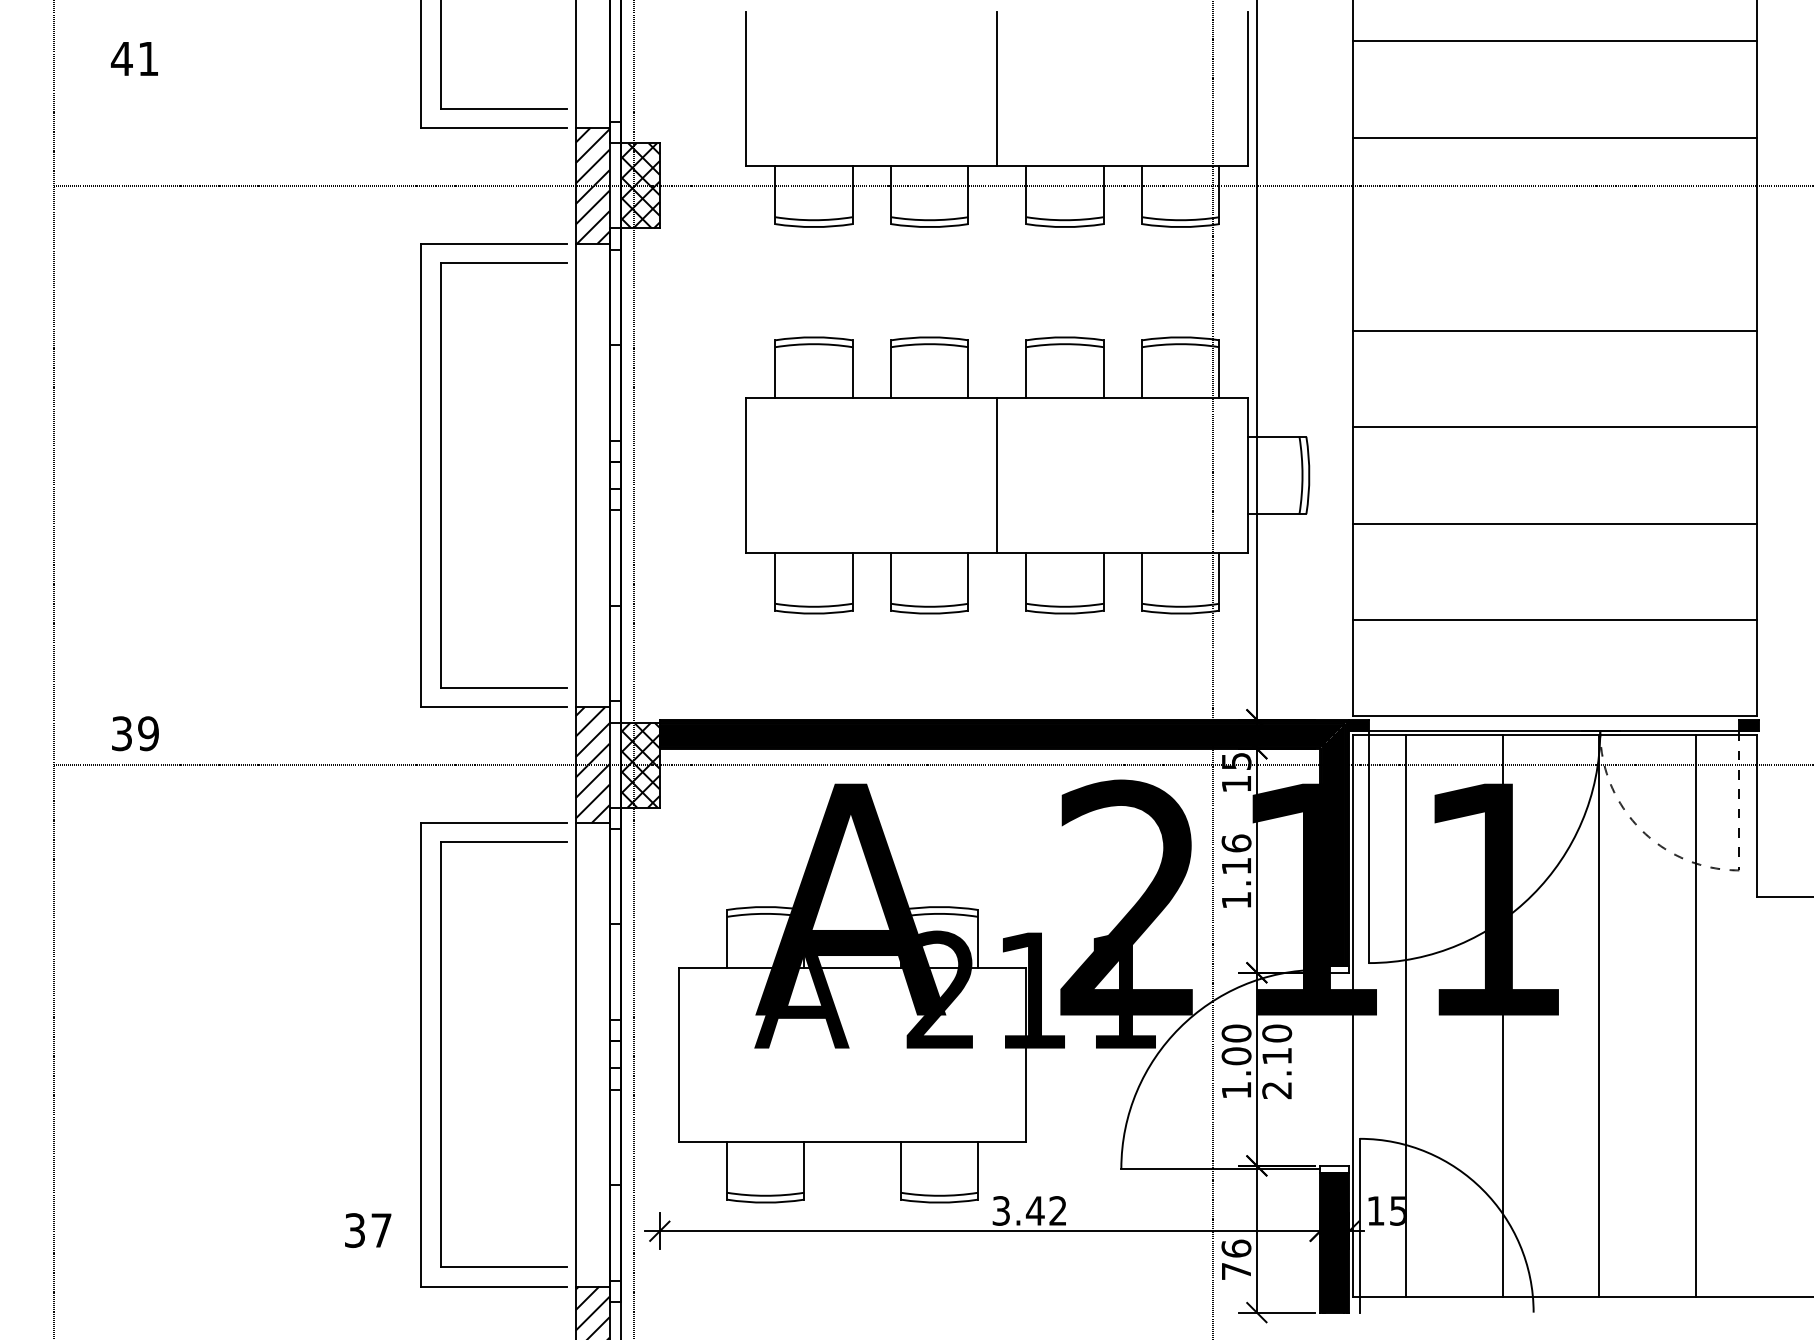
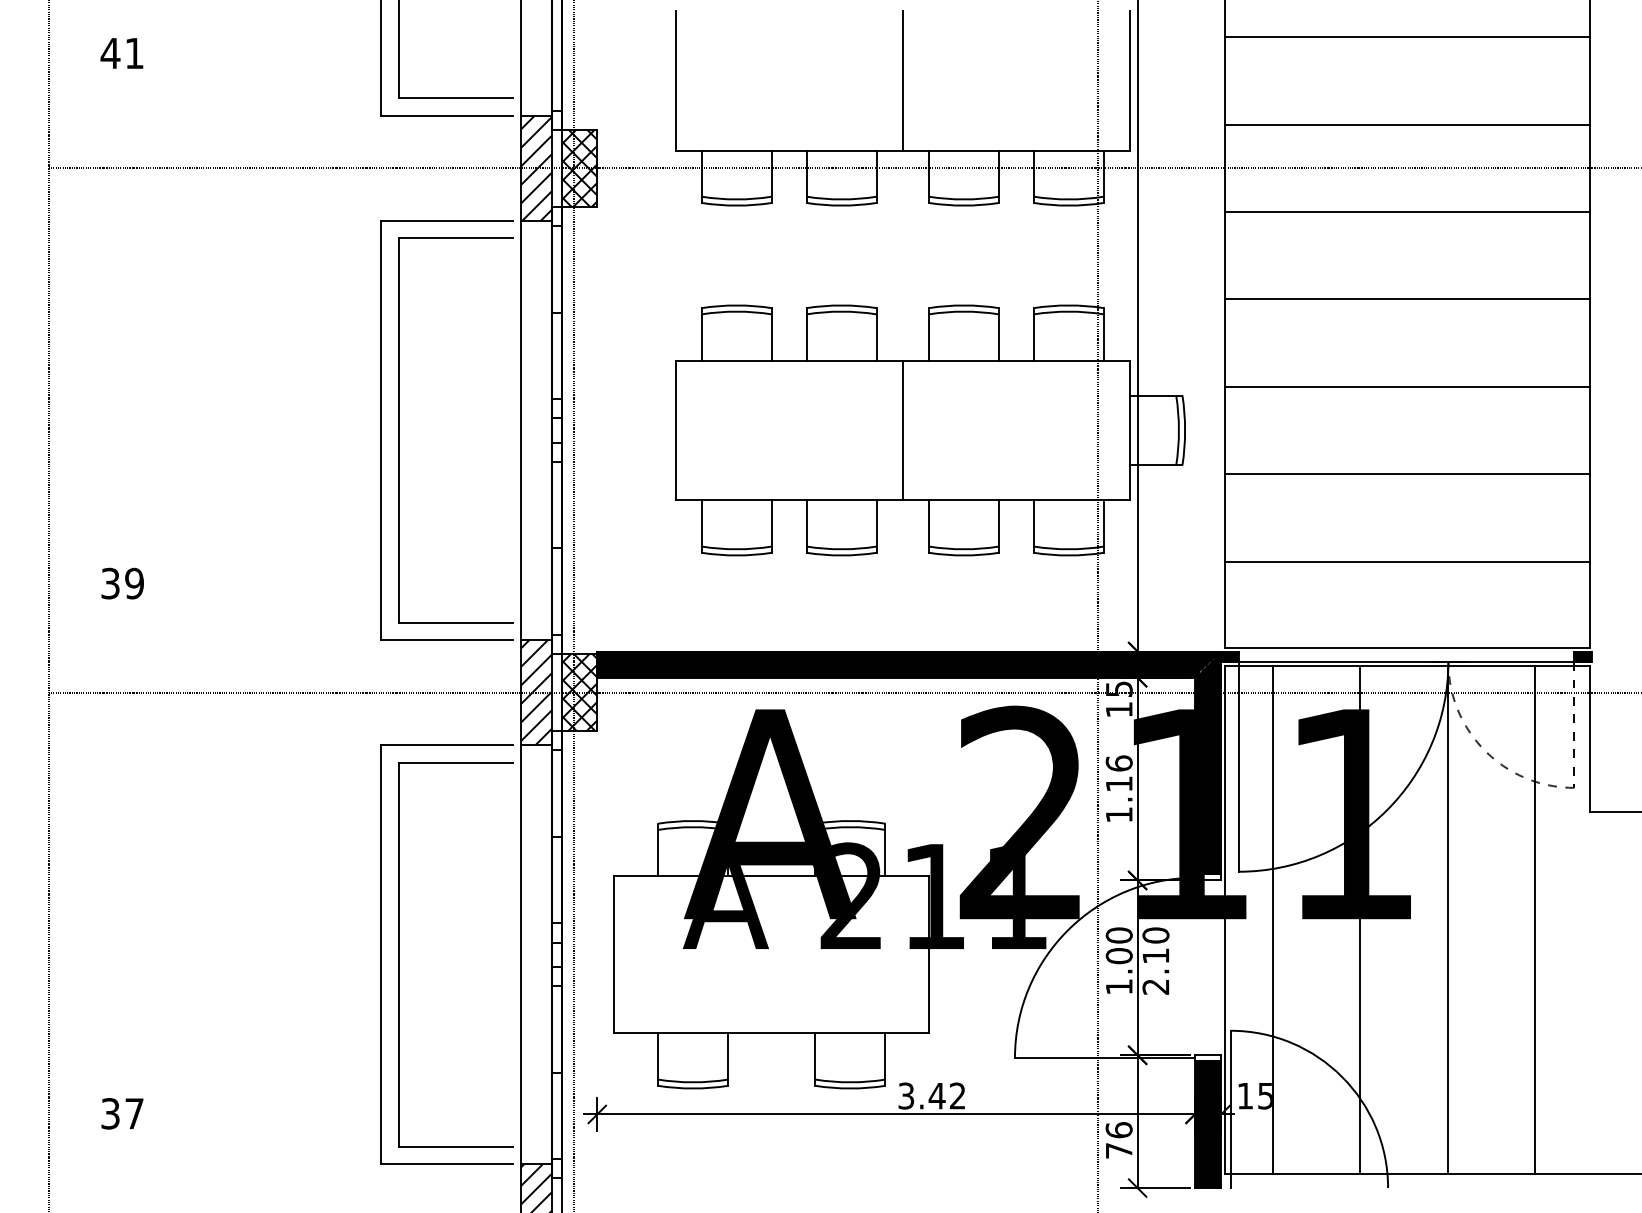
line: (1554, 234) -> (1406, 212), added
text: (135, 733) -> (122, 583), moved
text: (368, 1230) -> (122, 1113), moved

